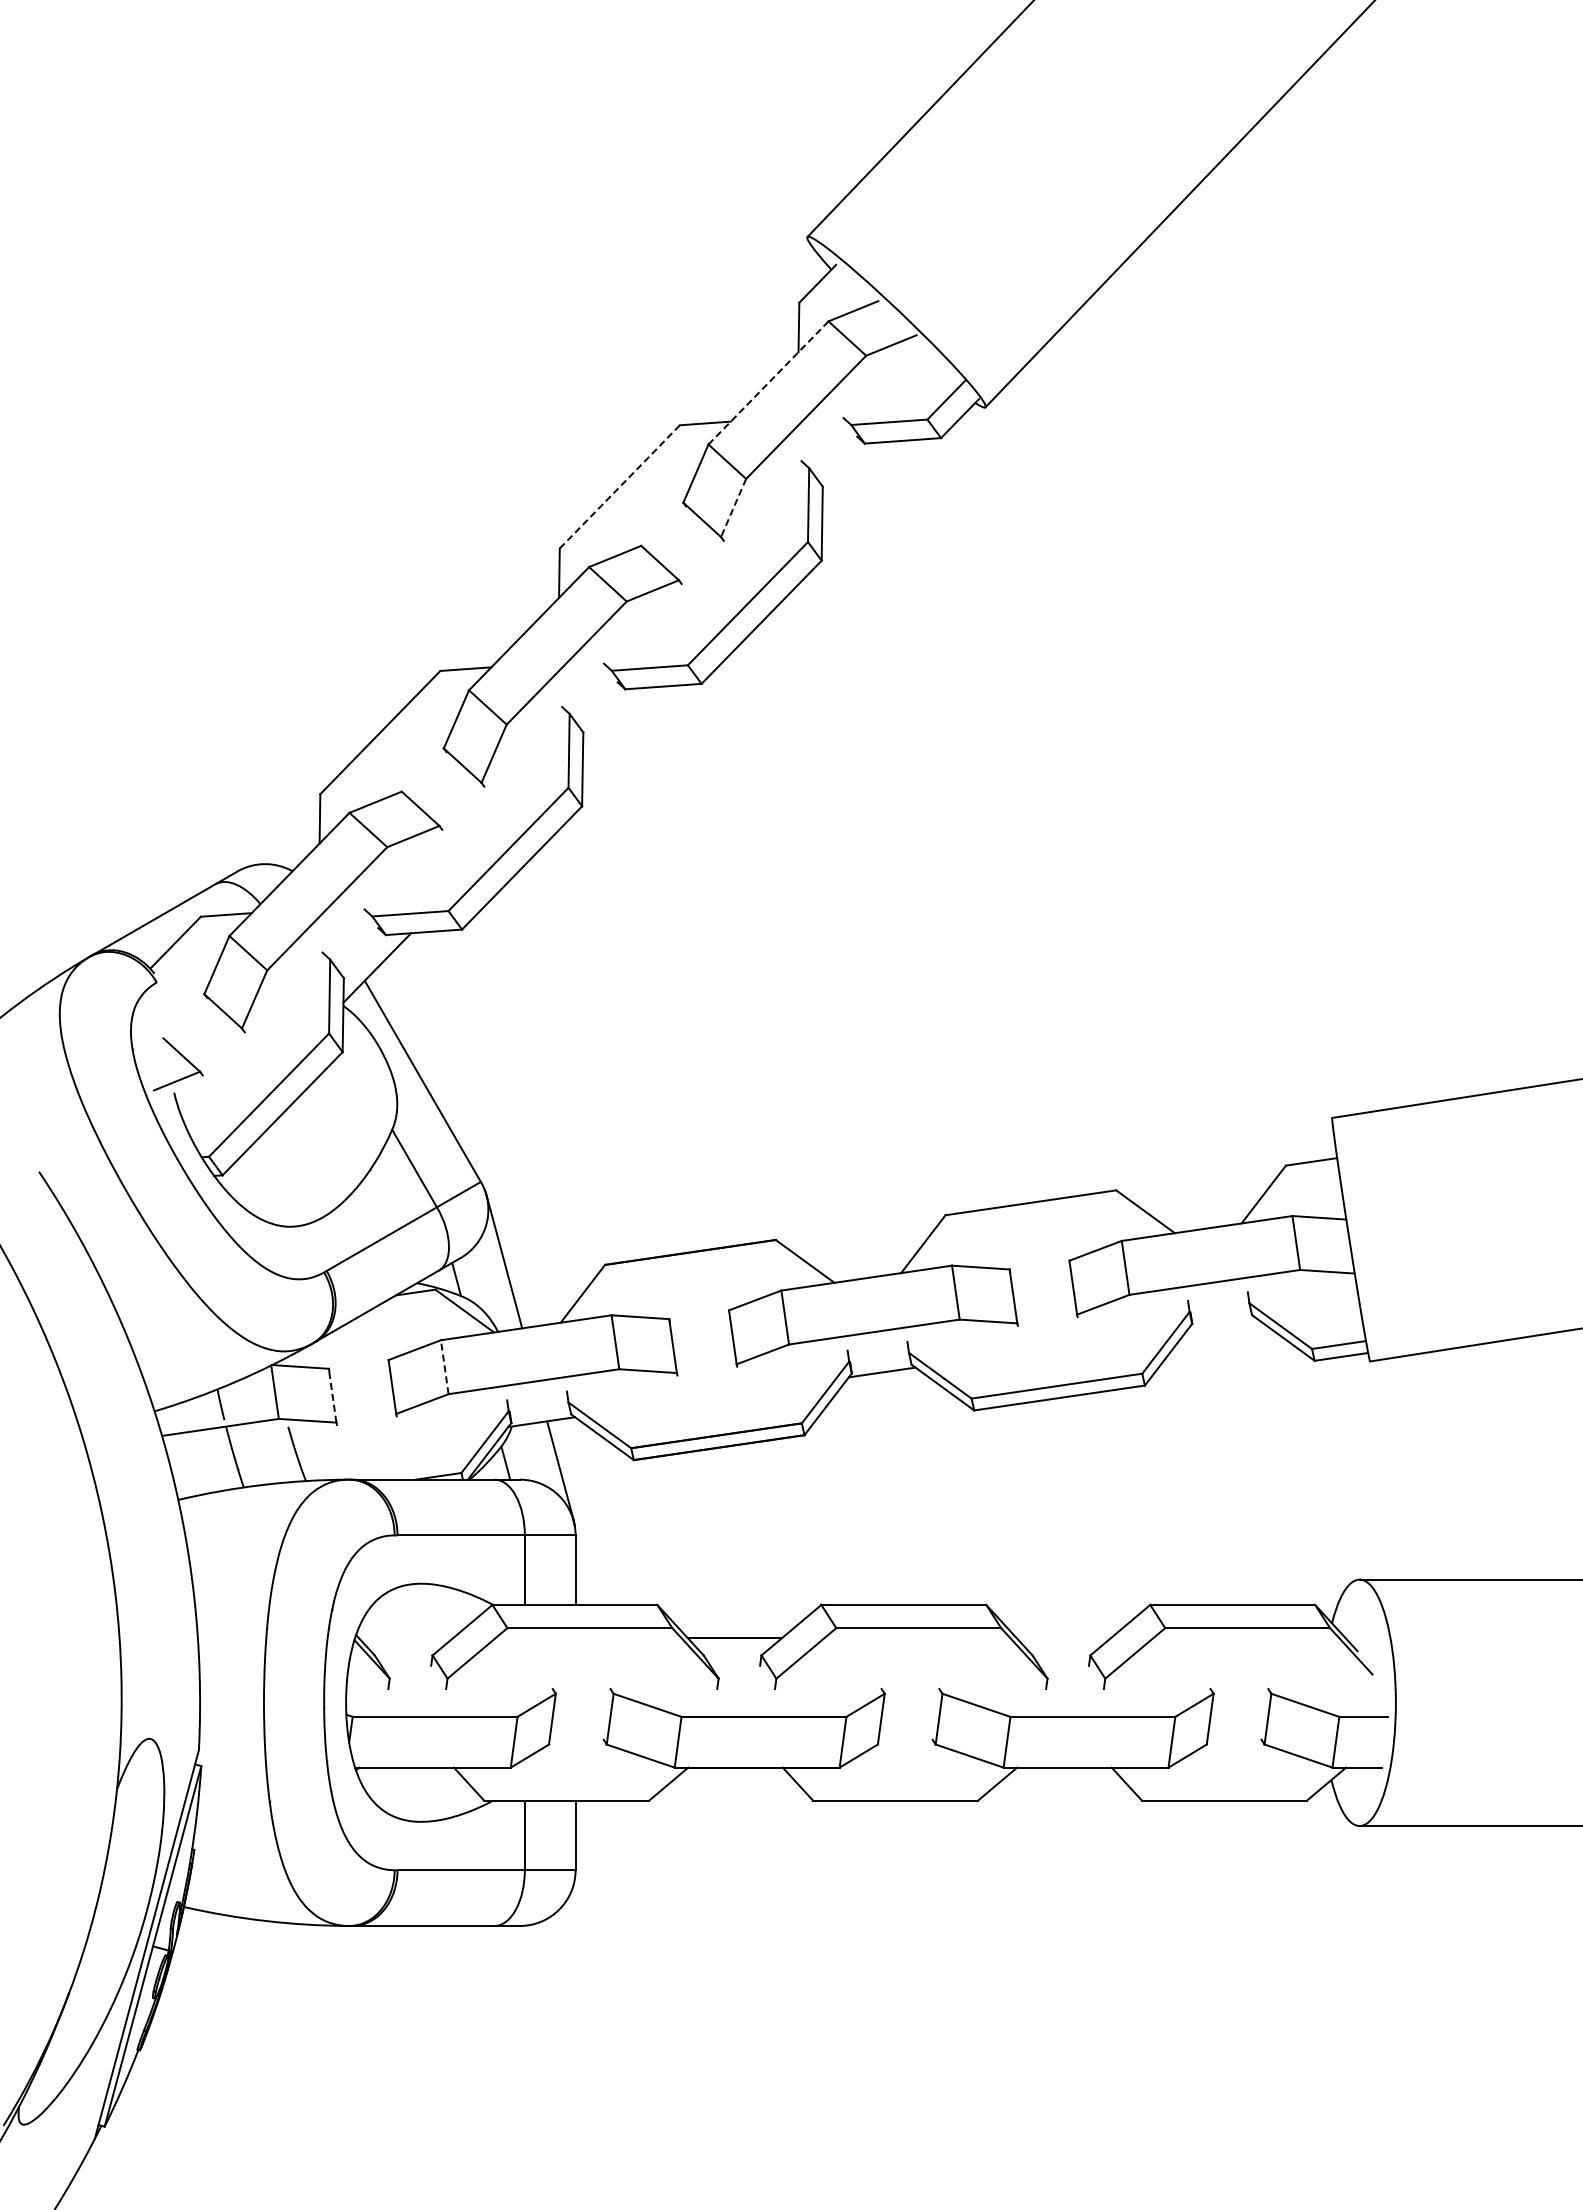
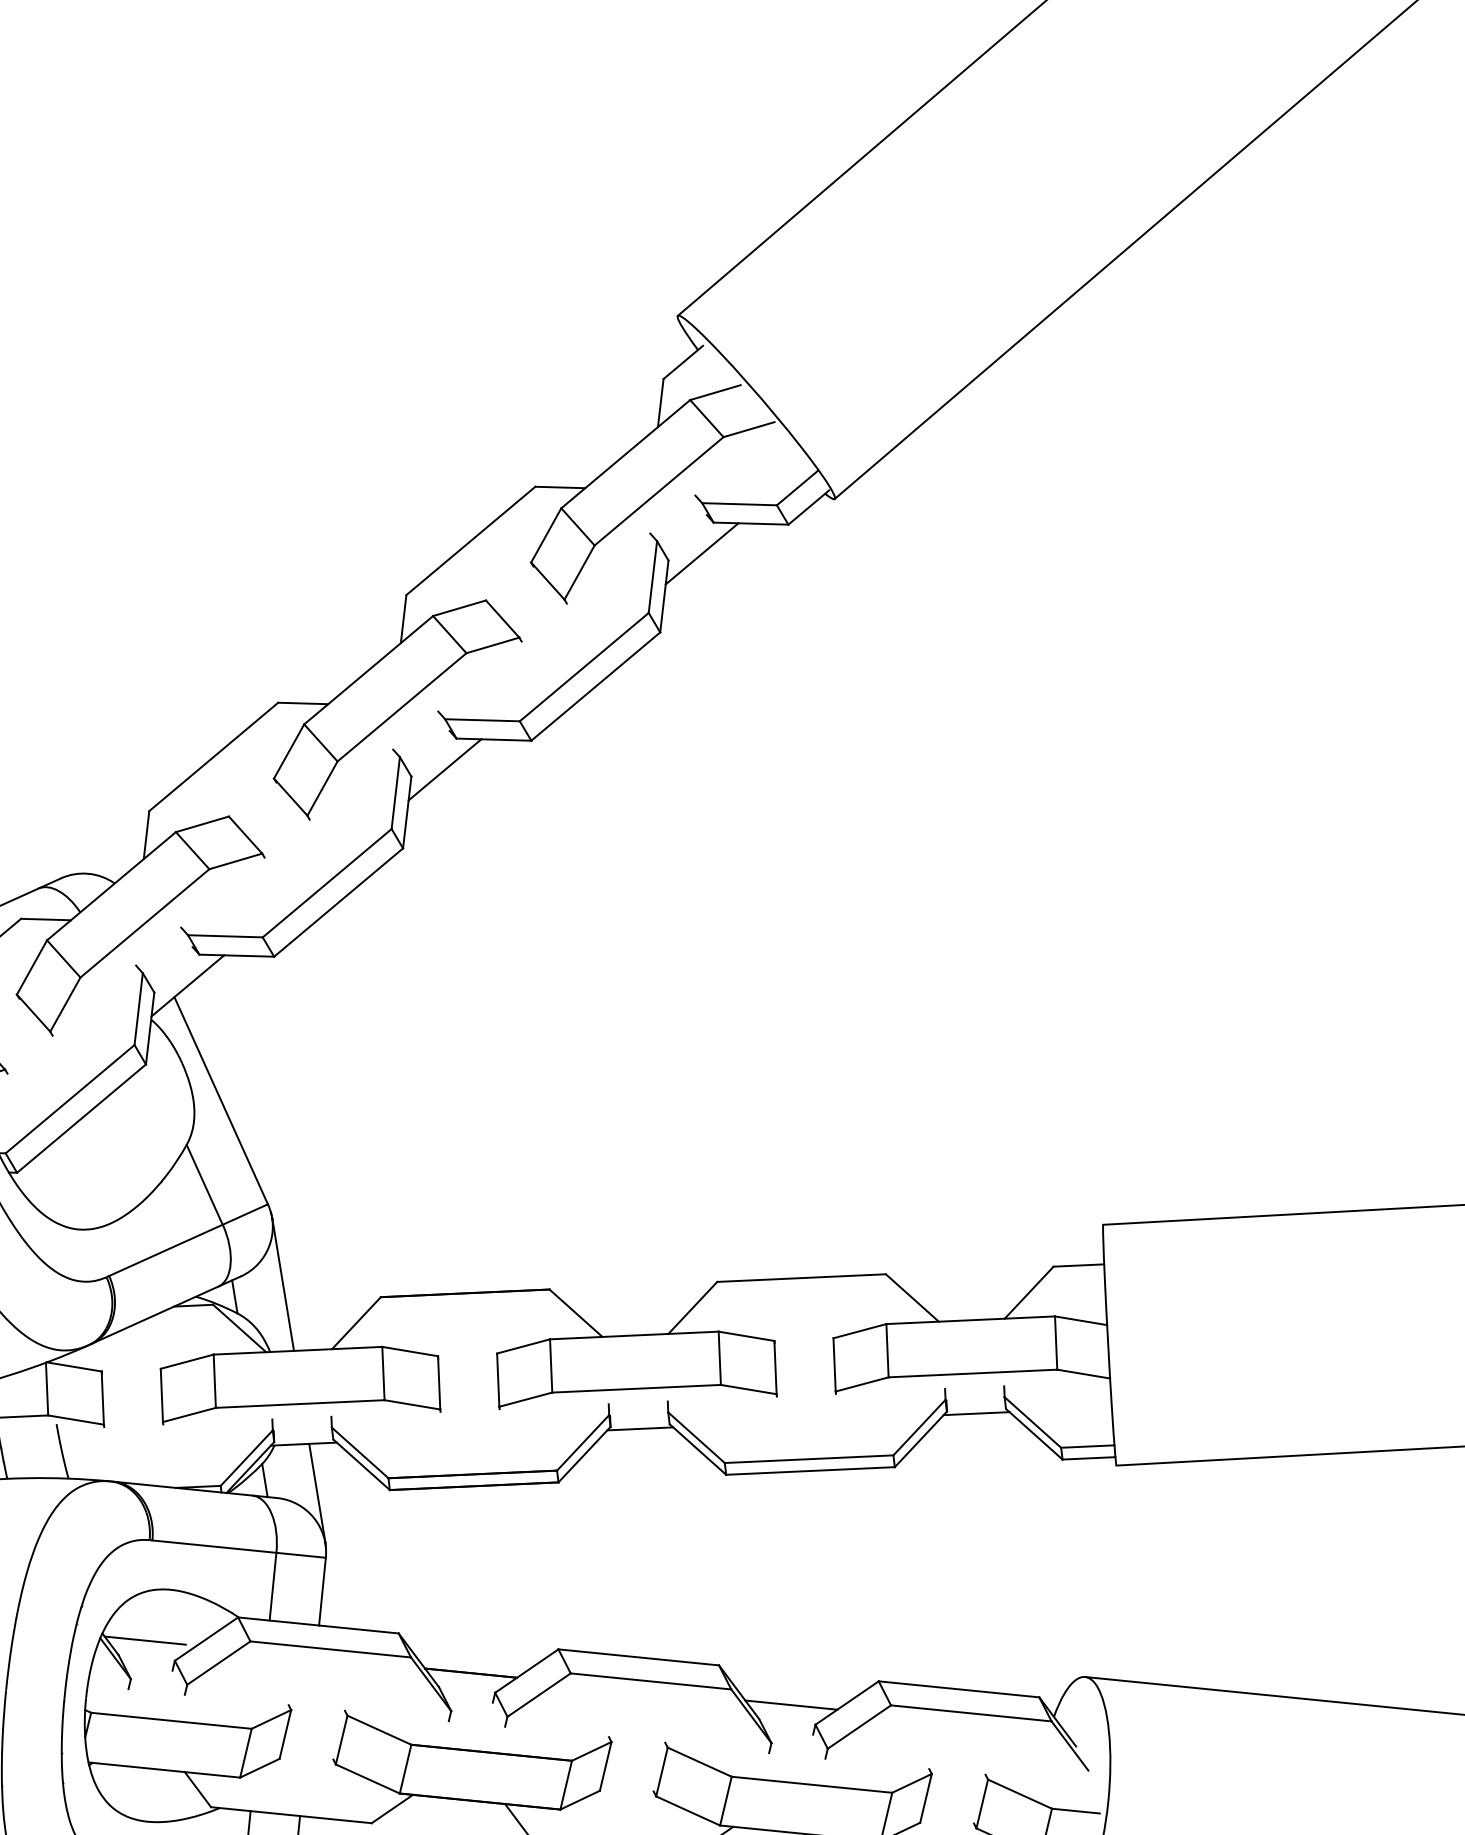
line: (768, 382) -> (625, 453), dashed -> solid
line: (856, 476) -> (702, 553), added
line: (620, 486) -> (471, 540), dashed -> solid
line: (733, 508) -> (579, 573), dashed -> solid
line: (616, 721) -> (444, 769), added
line: (1222, 1322) -> (976, 1413), added
line: (444, 1366) -> (214, 1380), dashed -> solid
line: (332, 1395) -> (102, 1397), dashed -> solid
line: (400, 1638) -> (145, 1641), added
line: (1063, 1638) -> (790, 1705), added

